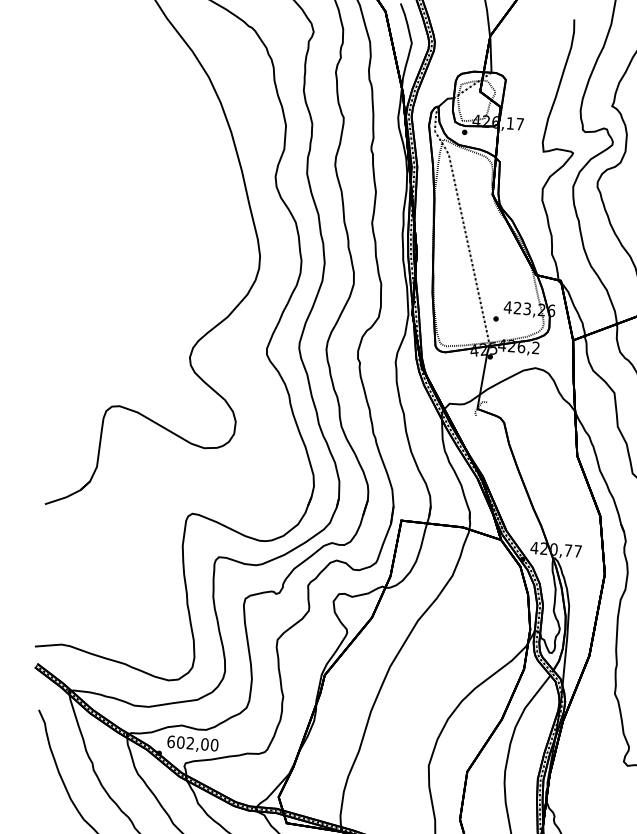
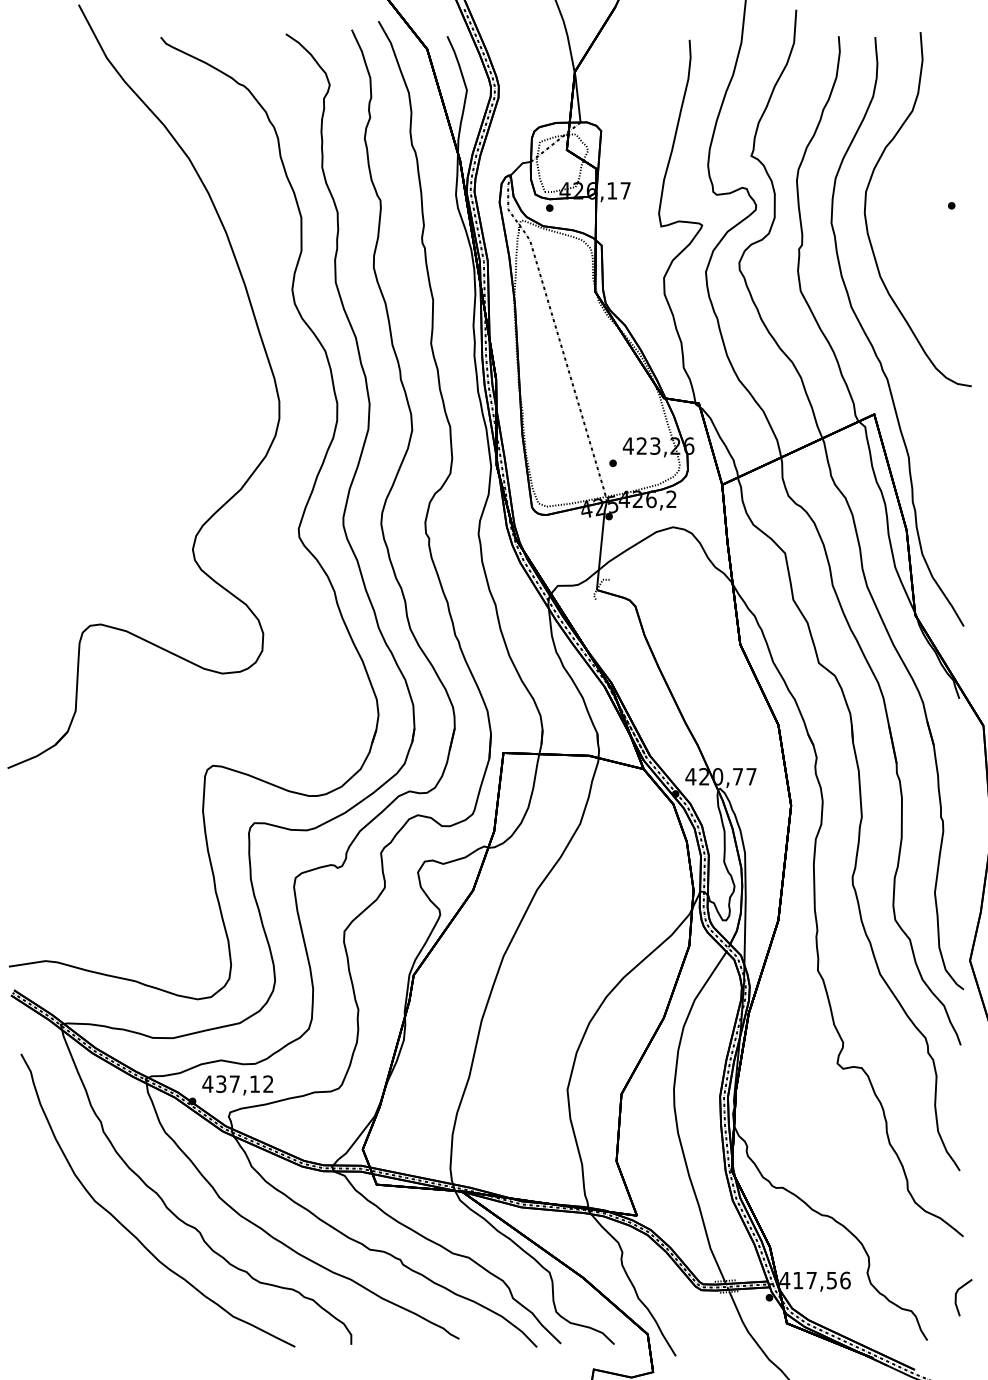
text: (192, 742) -> (237, 1083), 602,00 -> 437,12

